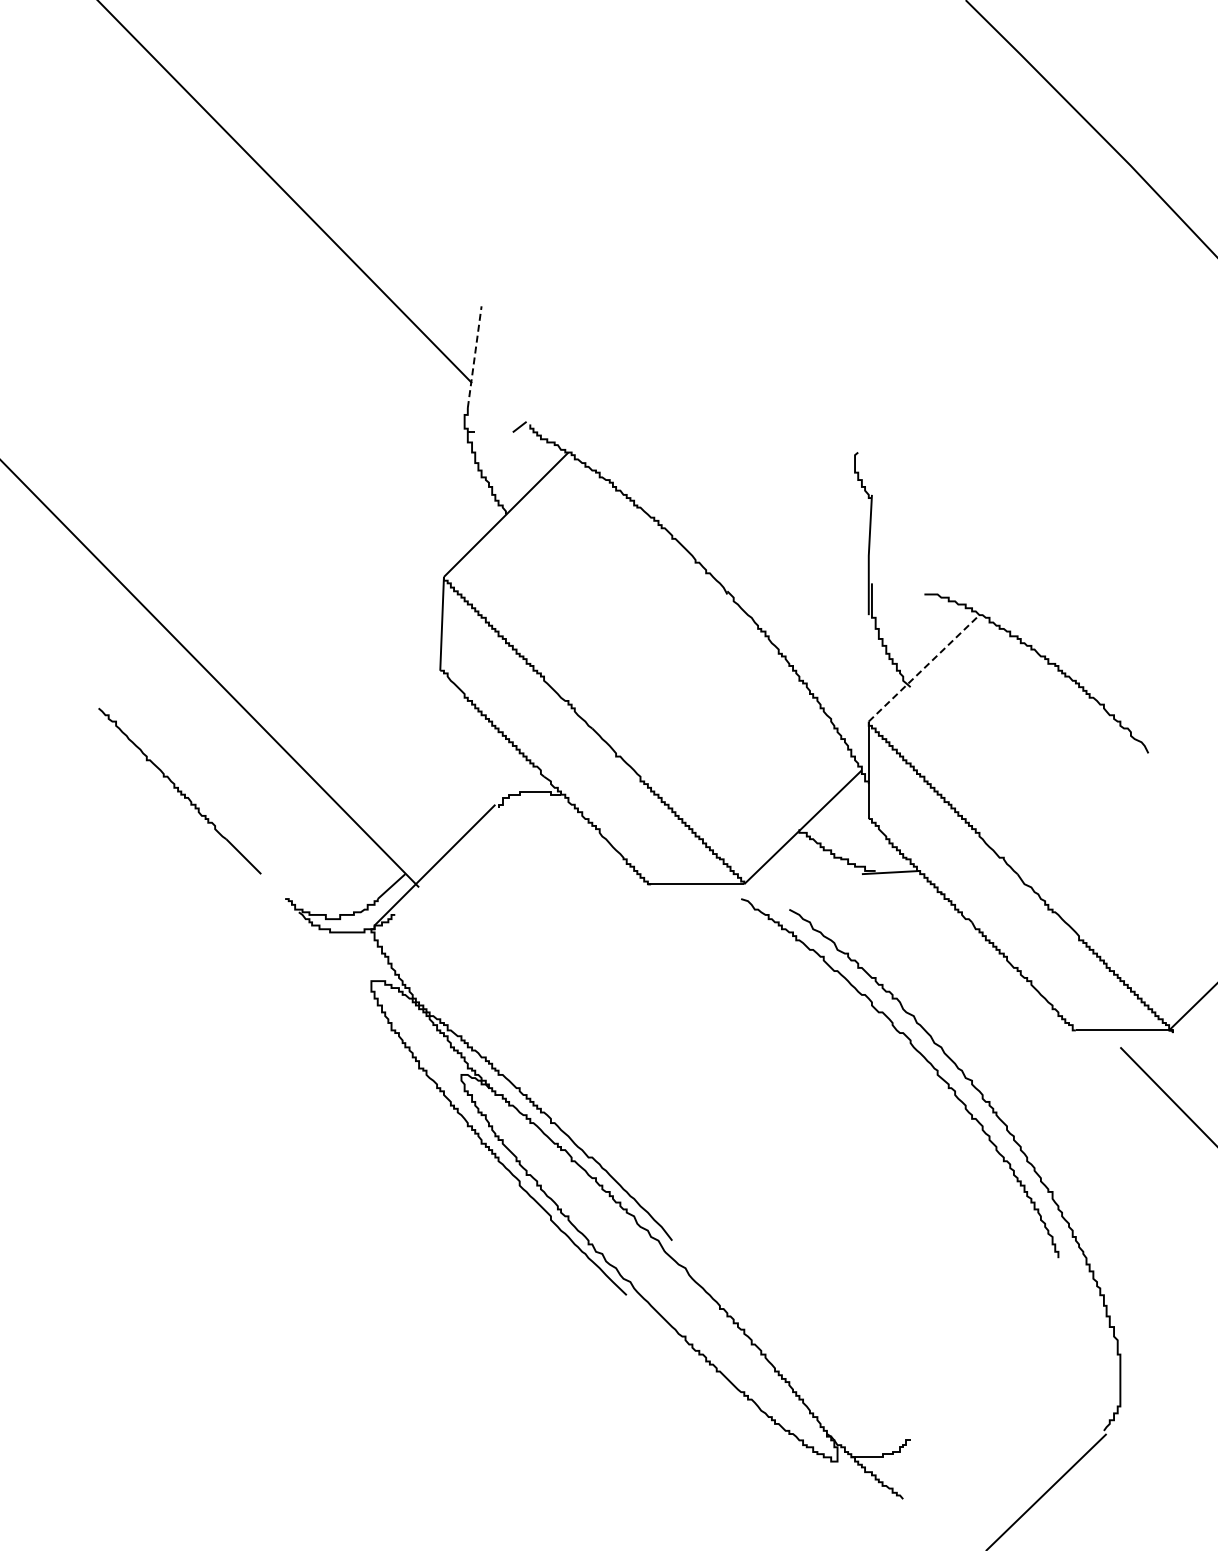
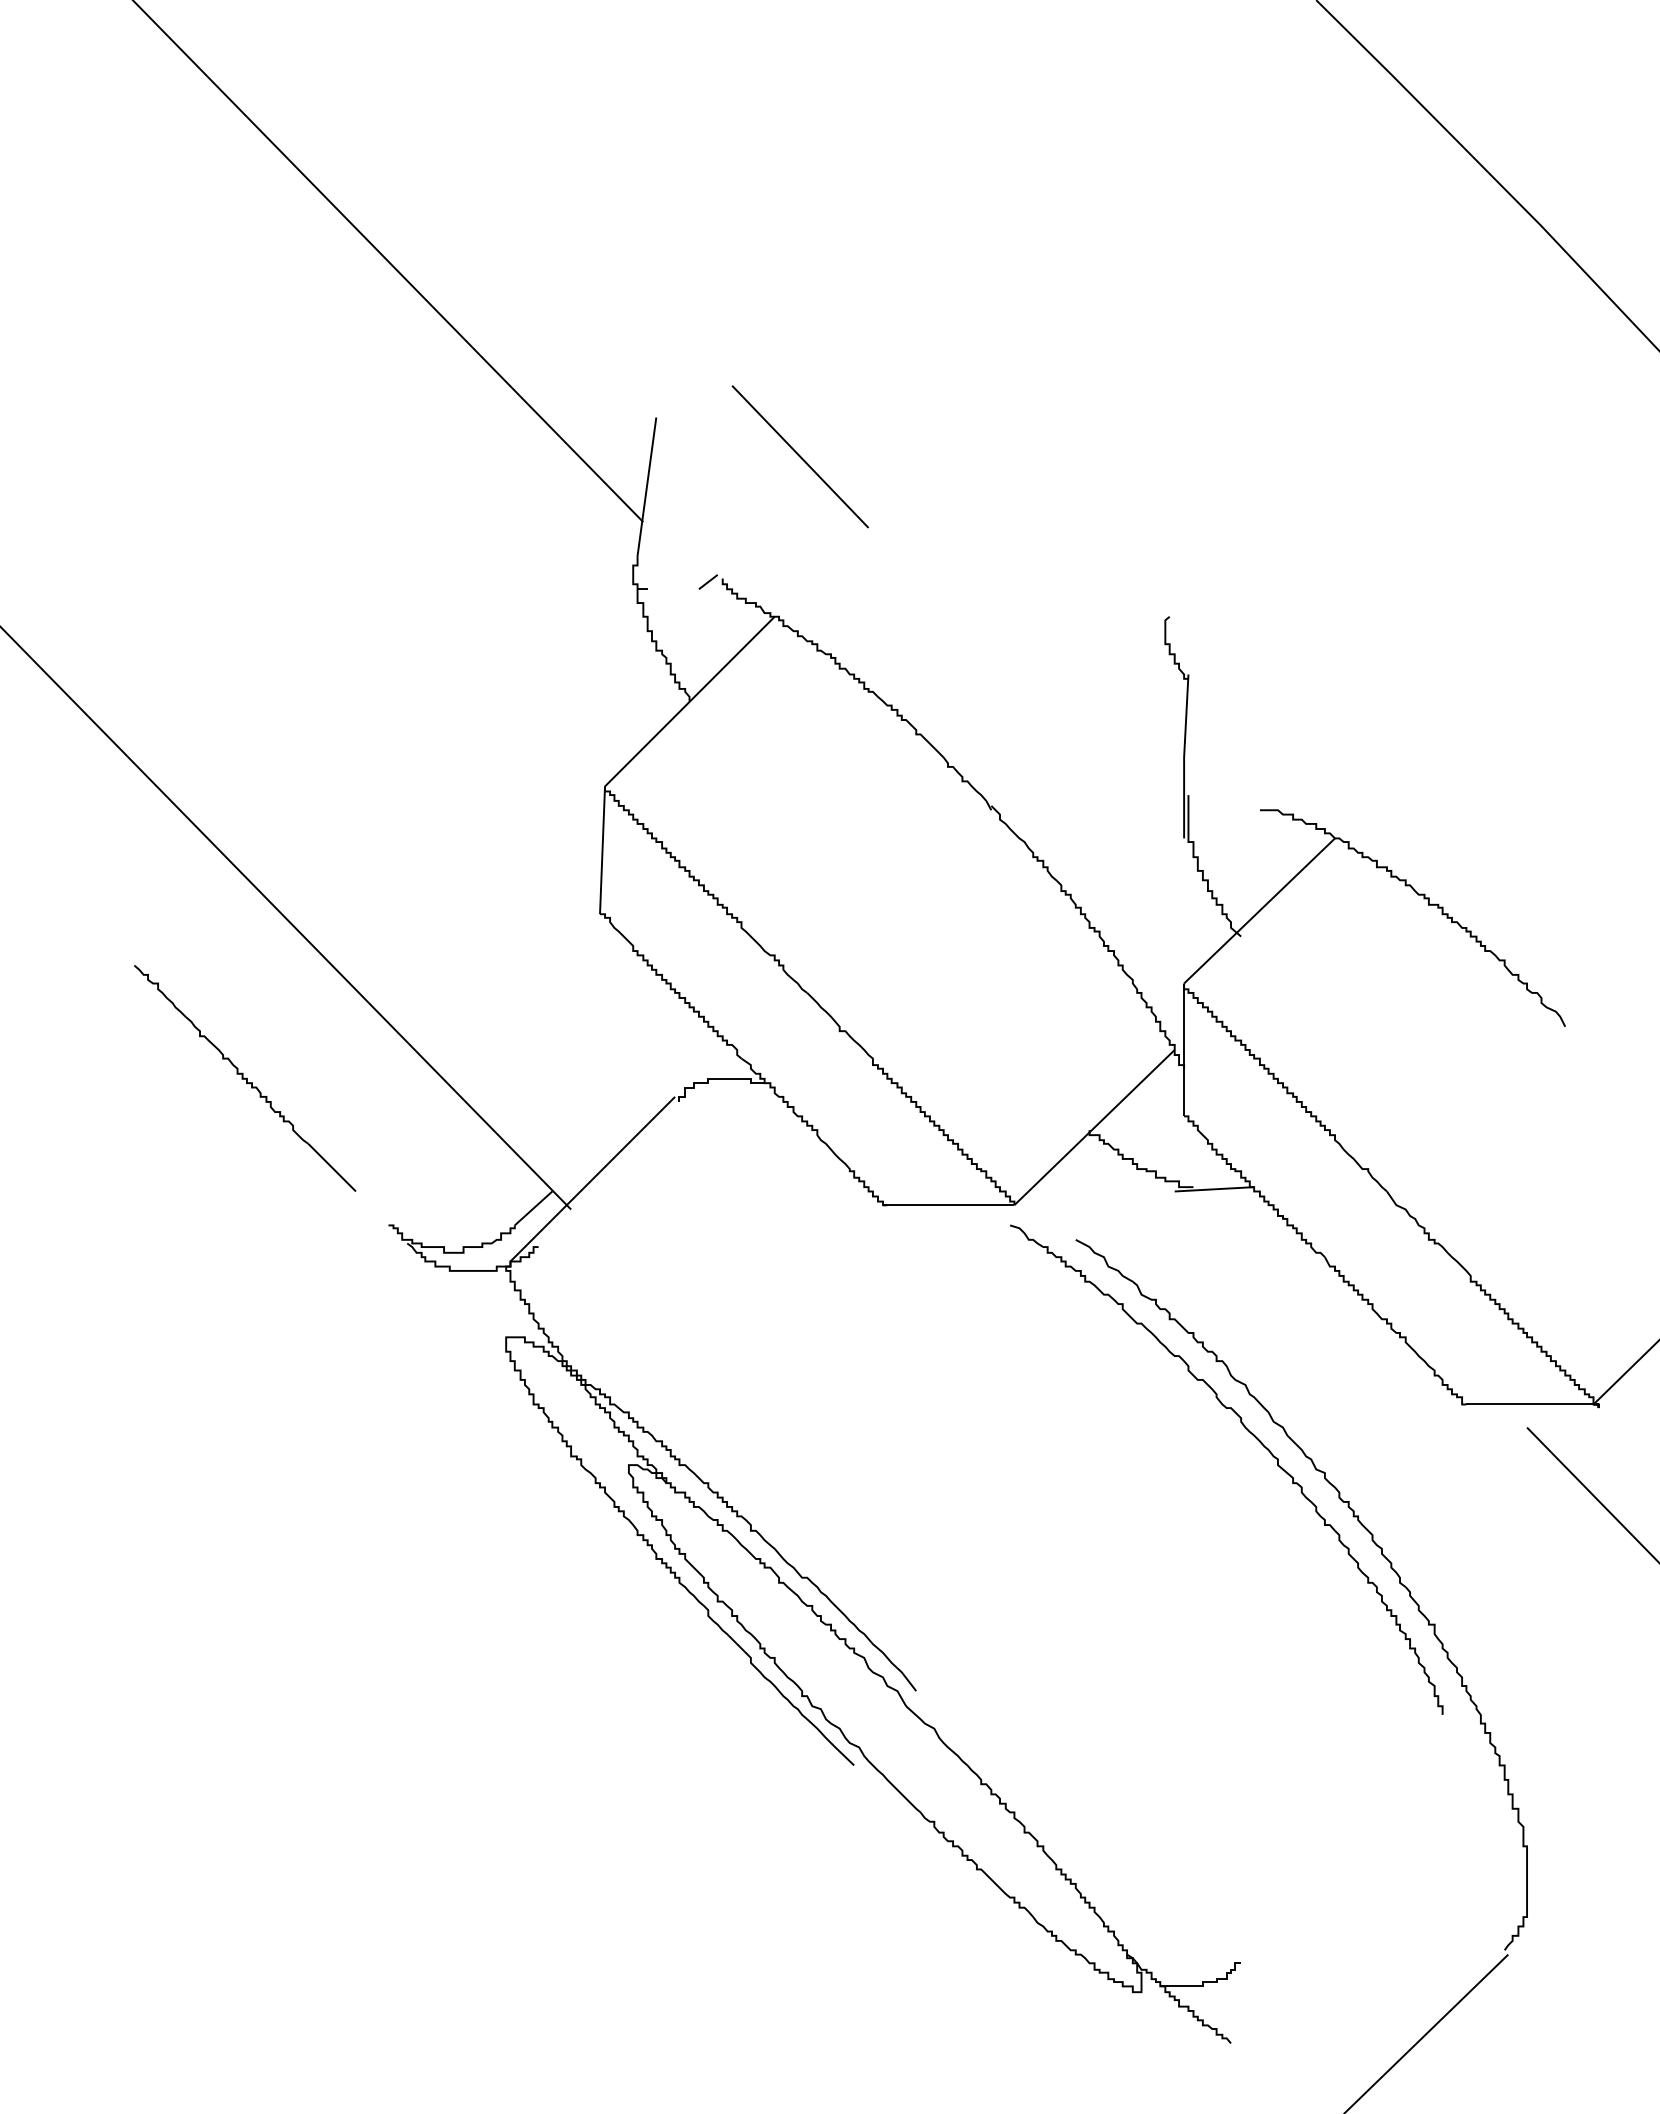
line: (586, 334) -> (799, 455), added
line: (474, 356) -> (646, 485), dashed -> solid
line: (924, 668) -> (1260, 911), dashed -> solid

